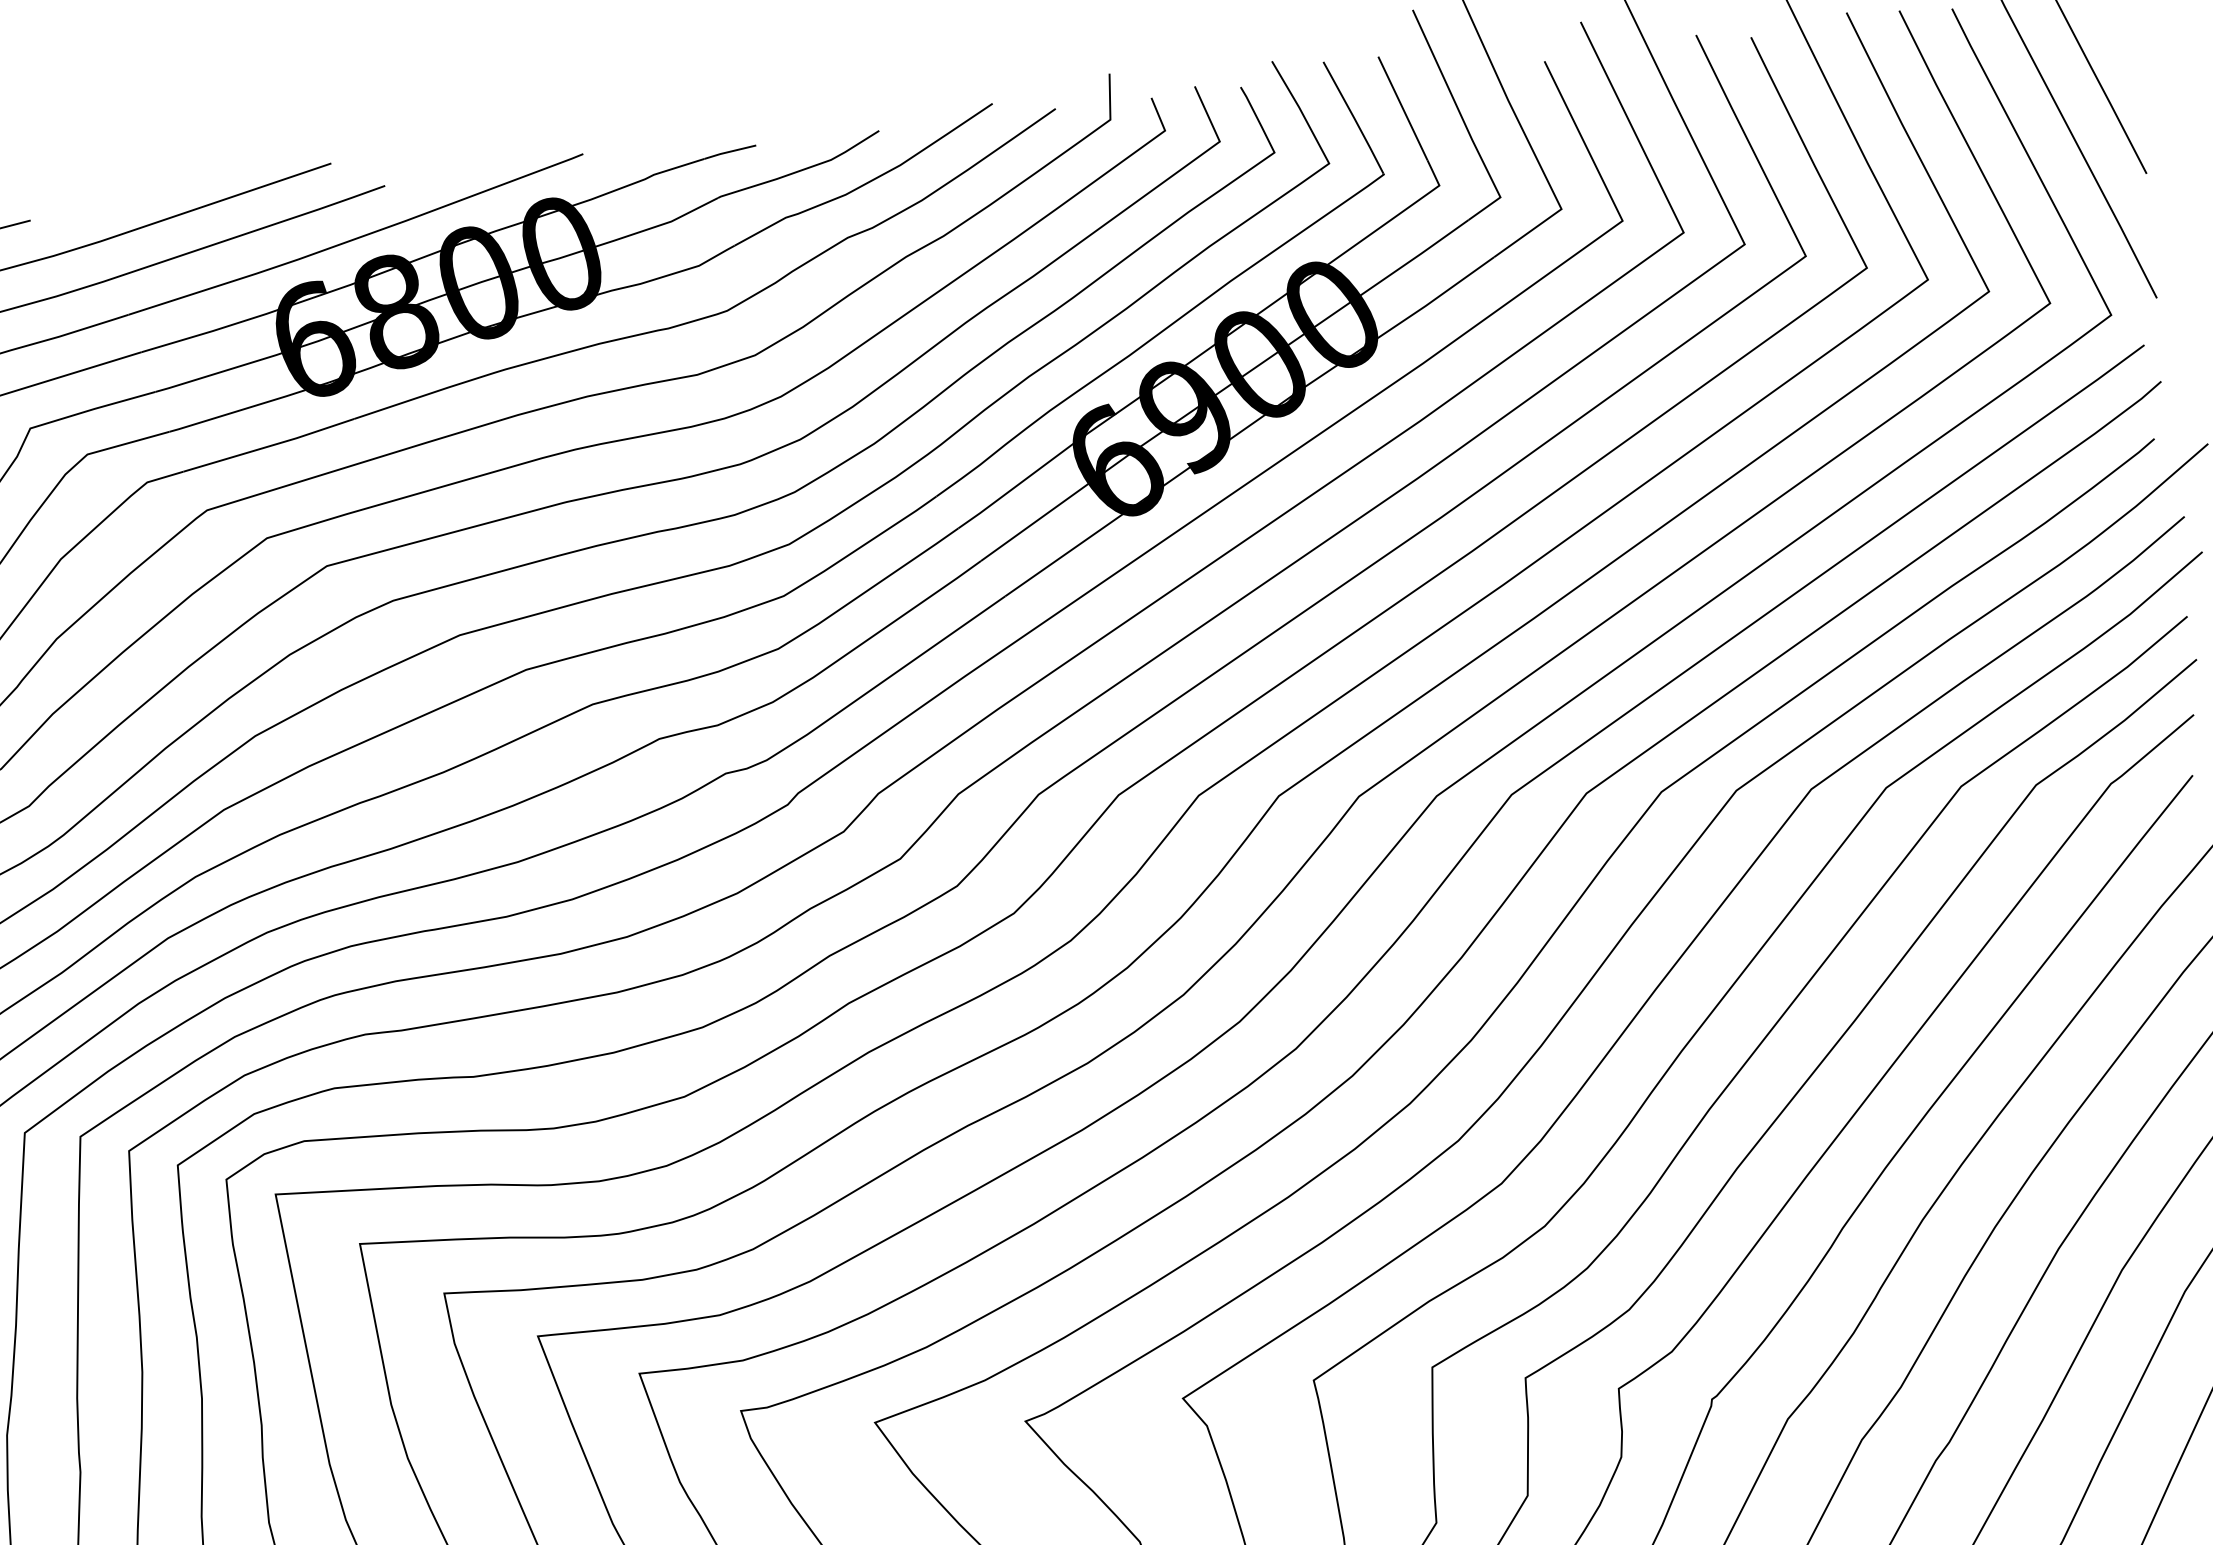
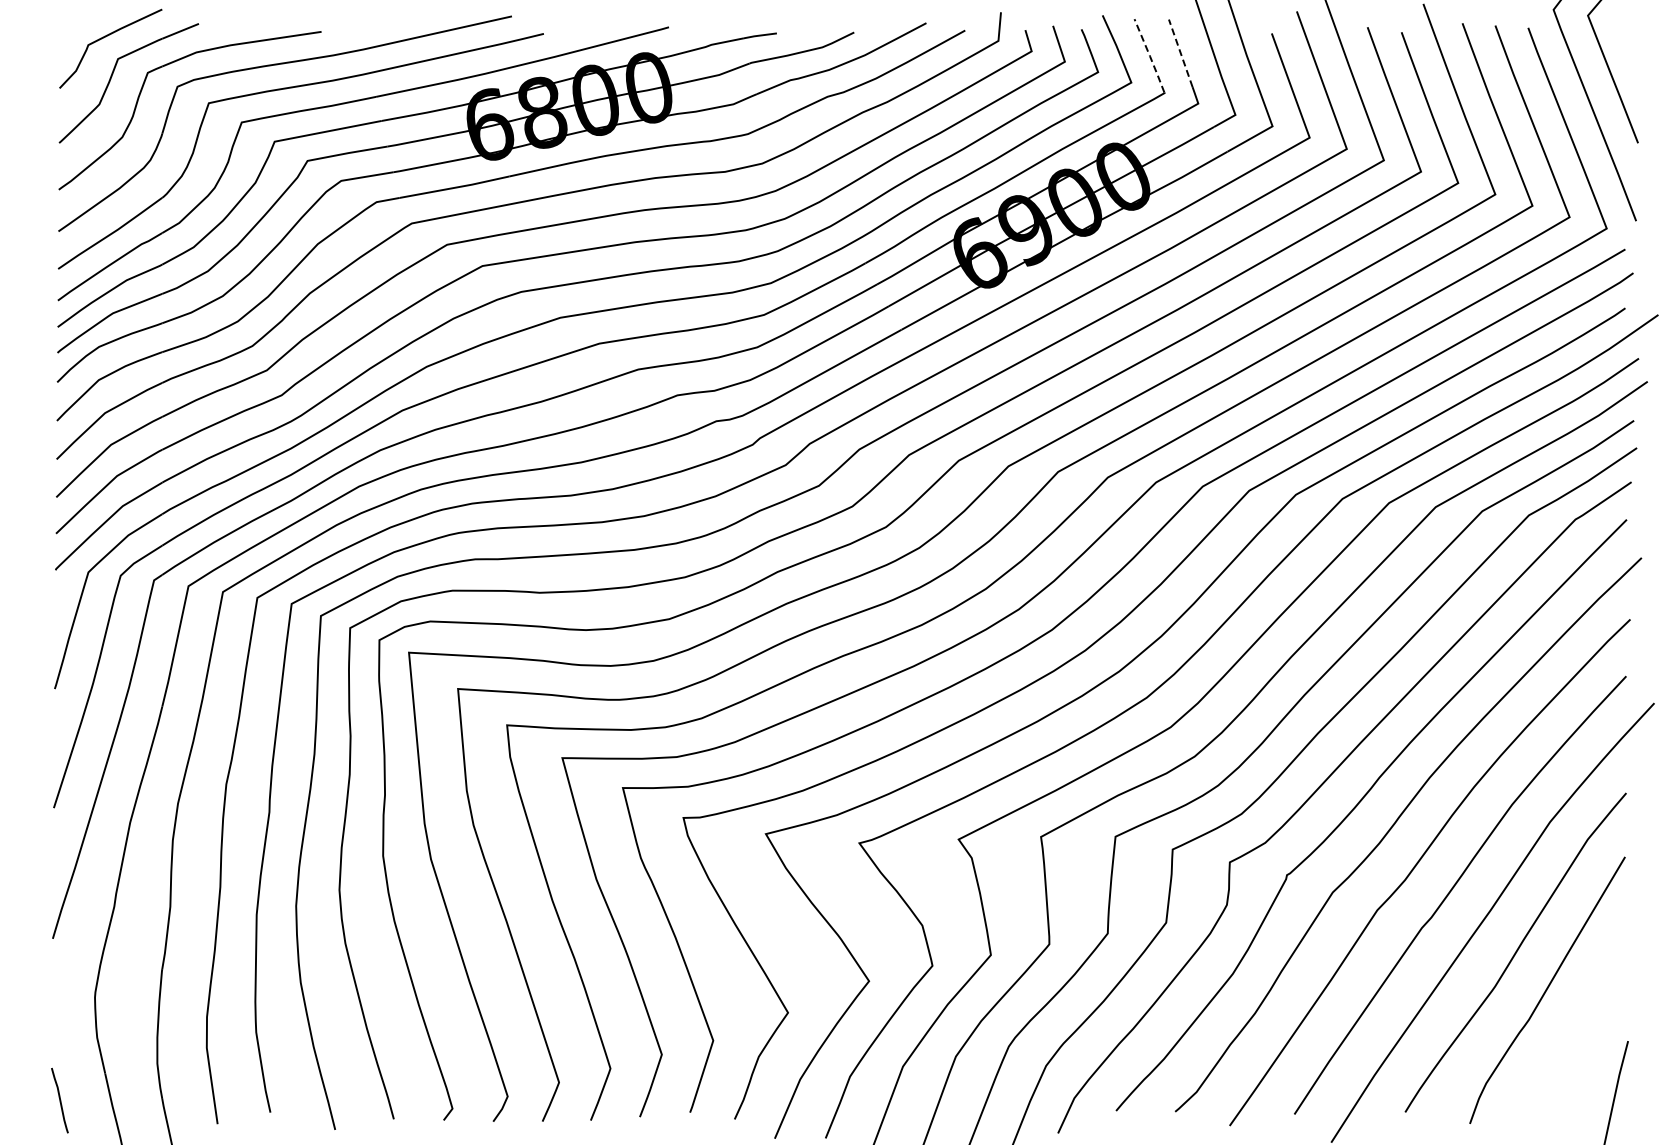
line: (1402, 108) -> (1180, 53), solid -> dashed
line: (1355, 118) -> (1150, 56), solid -> dashed

